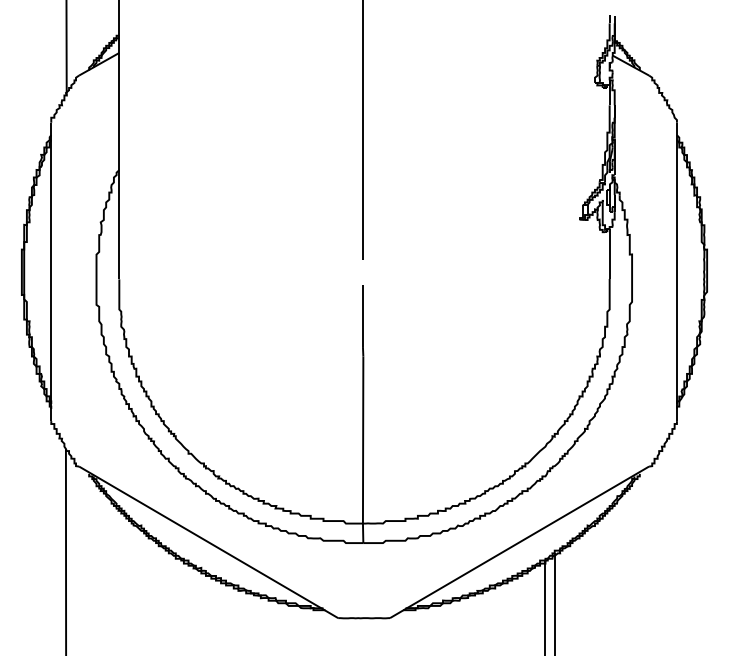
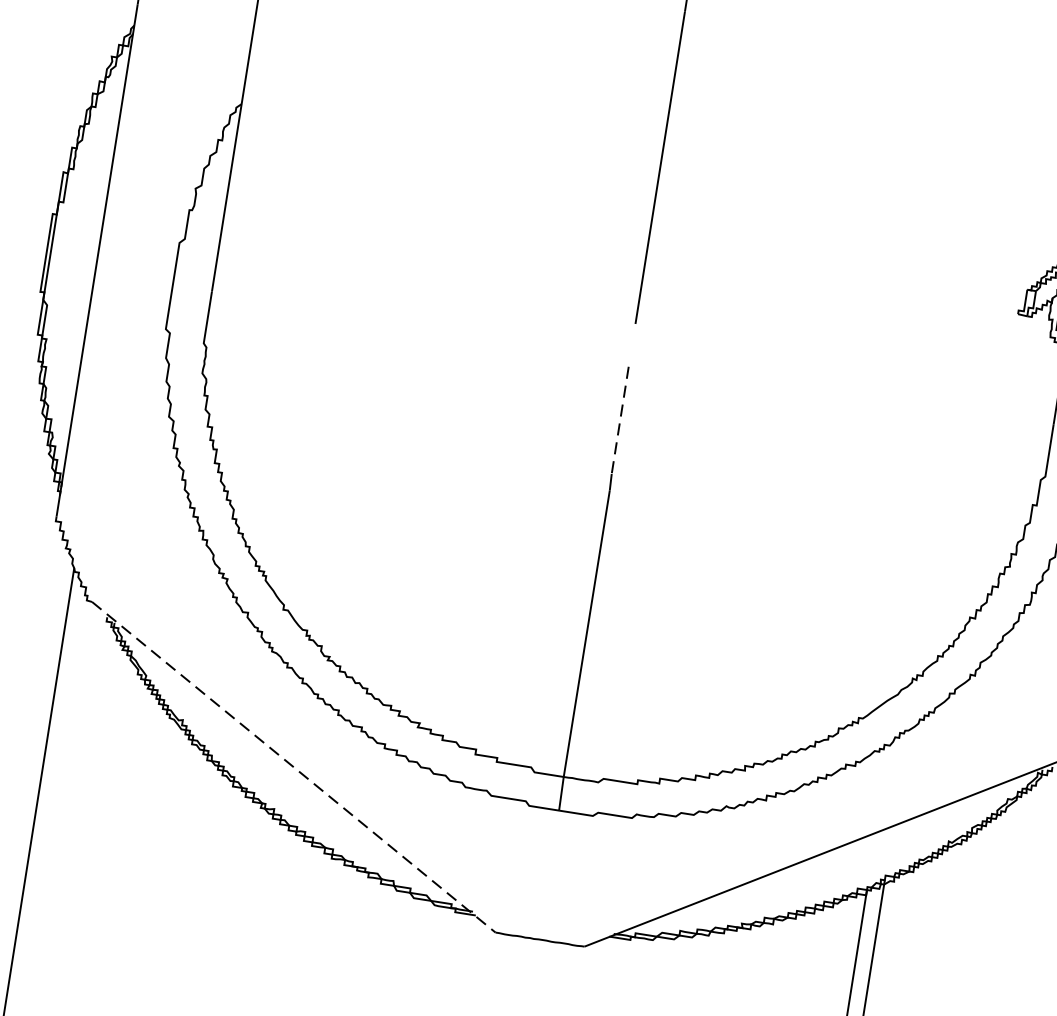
line: (362, 316) -> (619, 421), solid -> dashed
line: (209, 542) -> (295, 767), solid -> dashed

